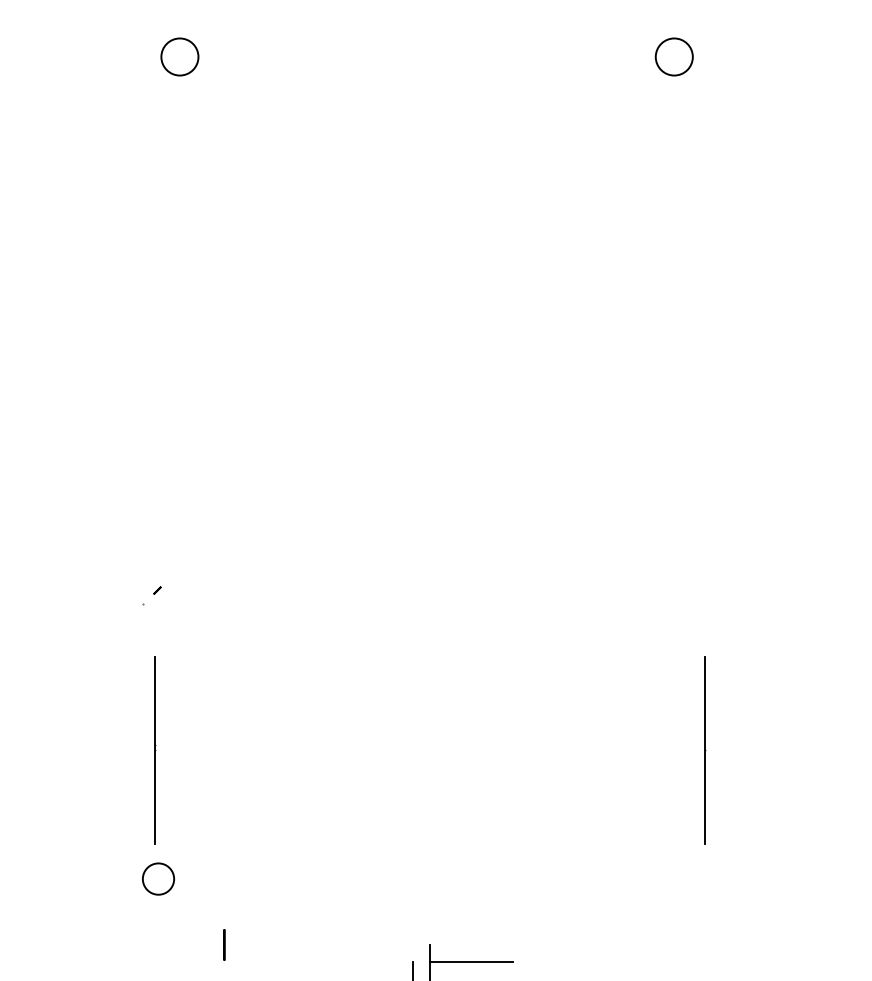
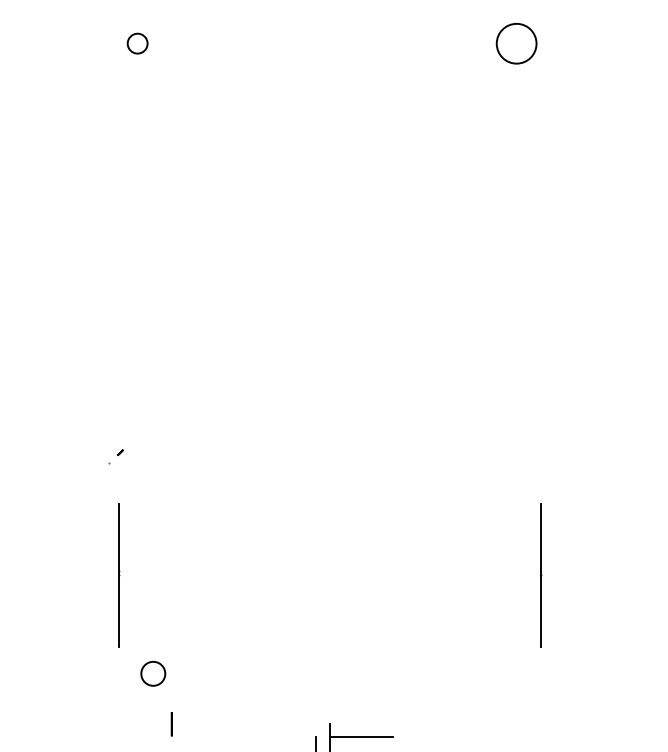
circle: (179, 56) -> (137, 43), size x0.7
circle: (674, 56) -> (516, 43), size x1.4
circle: (158, 878) -> (153, 673), moved

